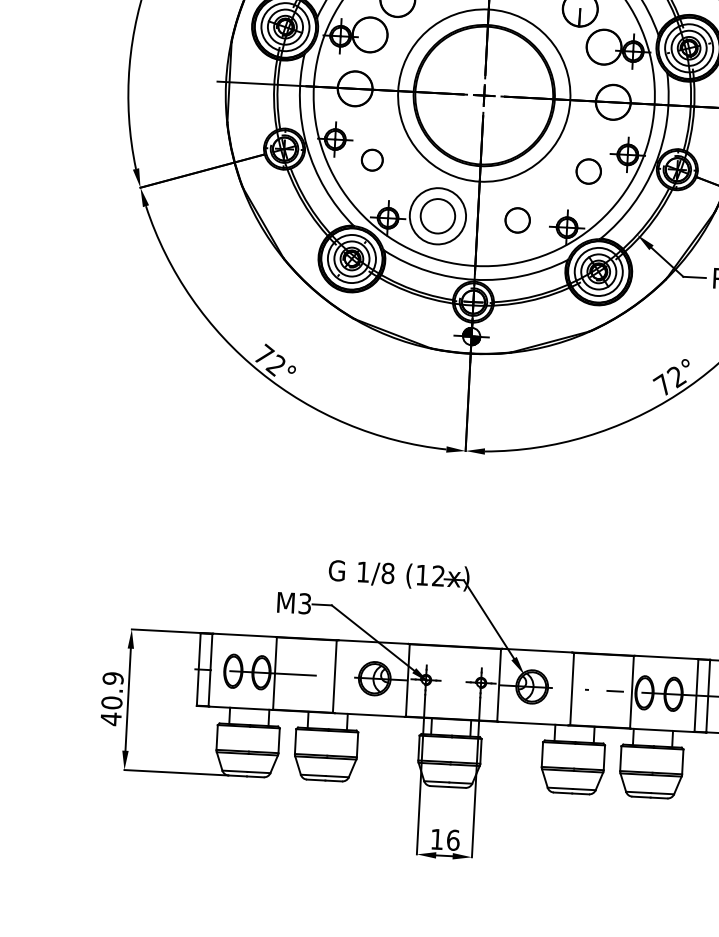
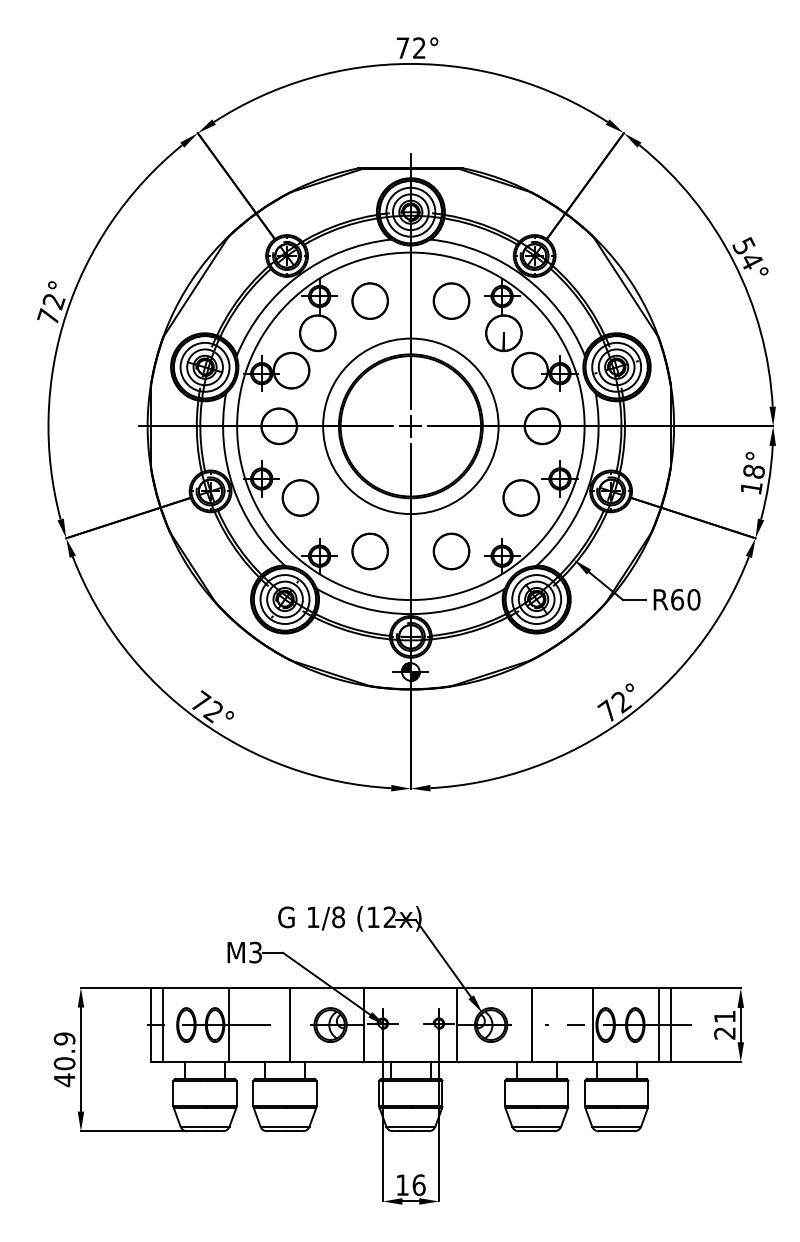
part: (372, 159) -> (300, 497), size x1.67
circle: (588, 171) -> (520, 497), size x1.43
circle: (438, 216) -> (370, 551), size x0.62
part: (517, 220) -> (451, 551), size x1.43

